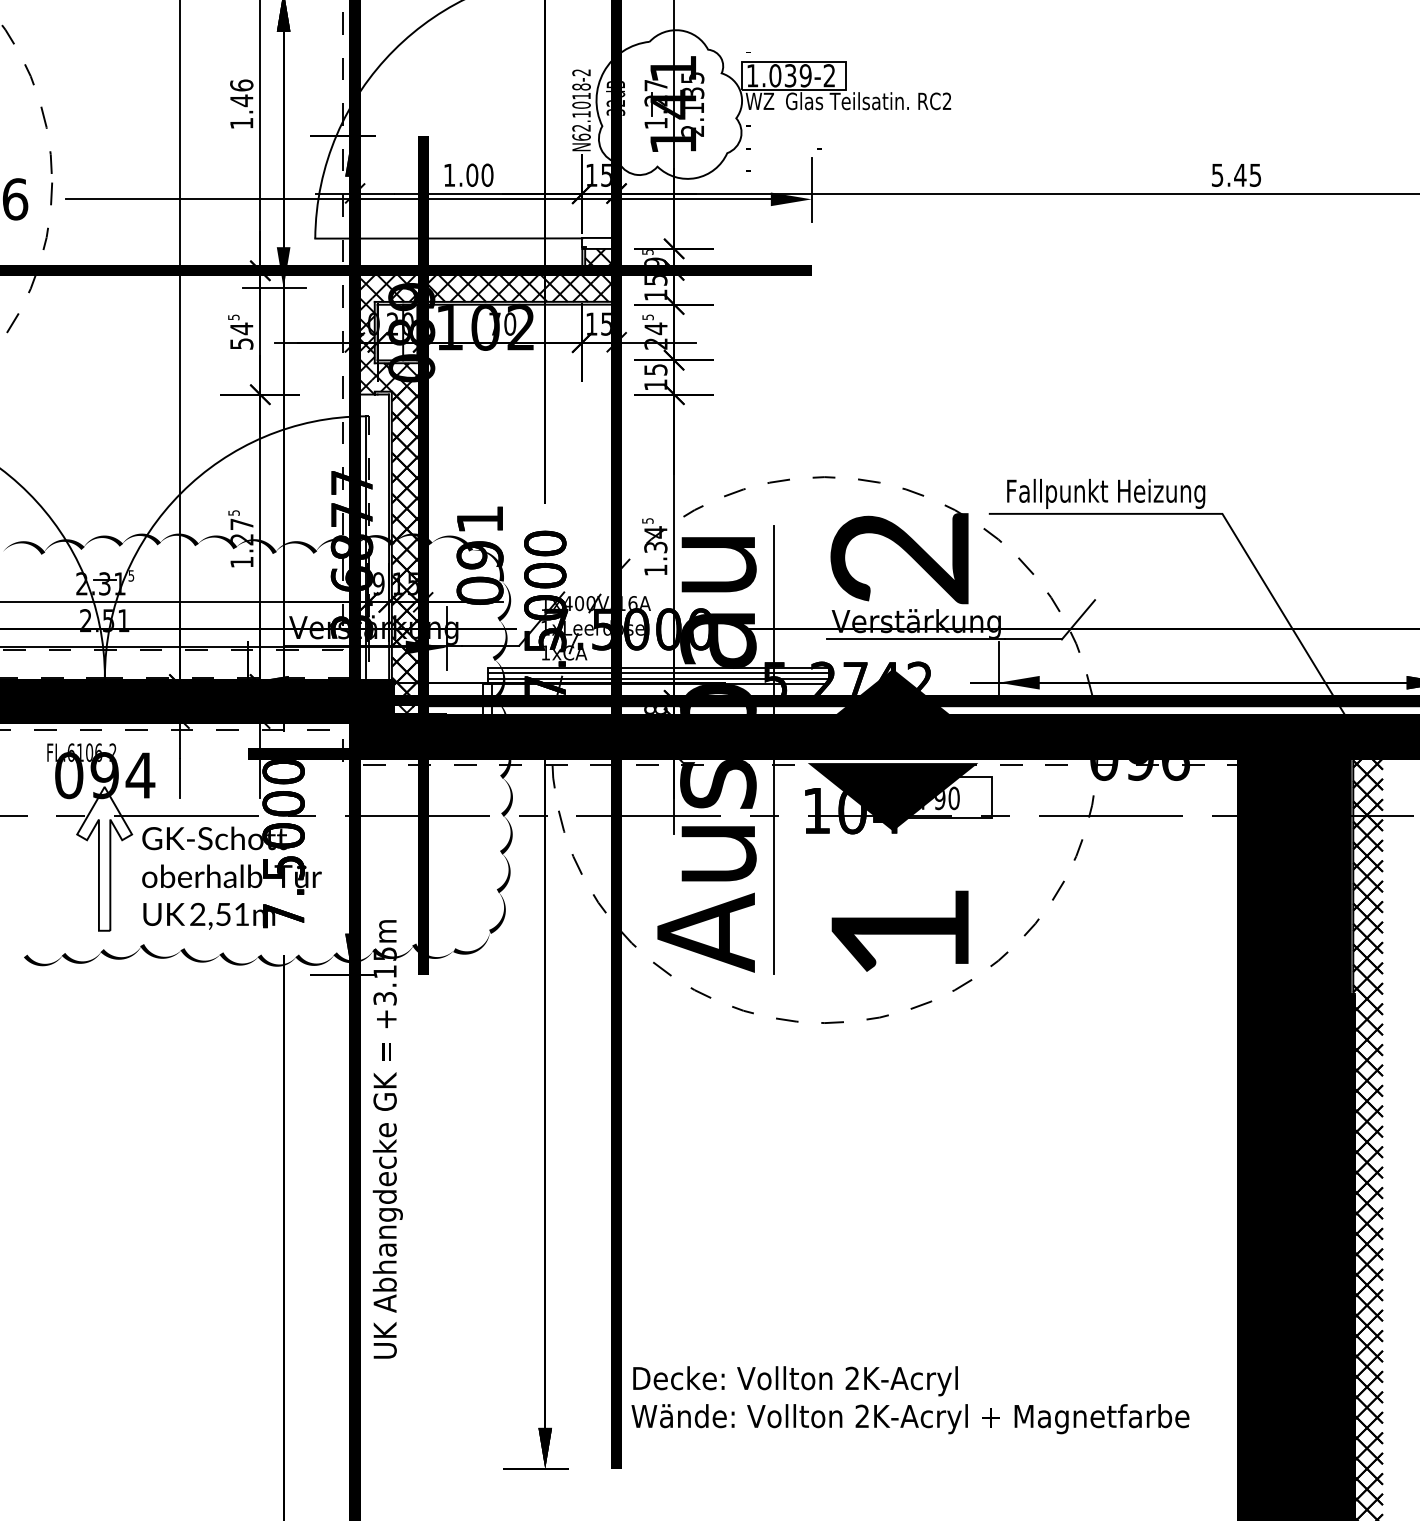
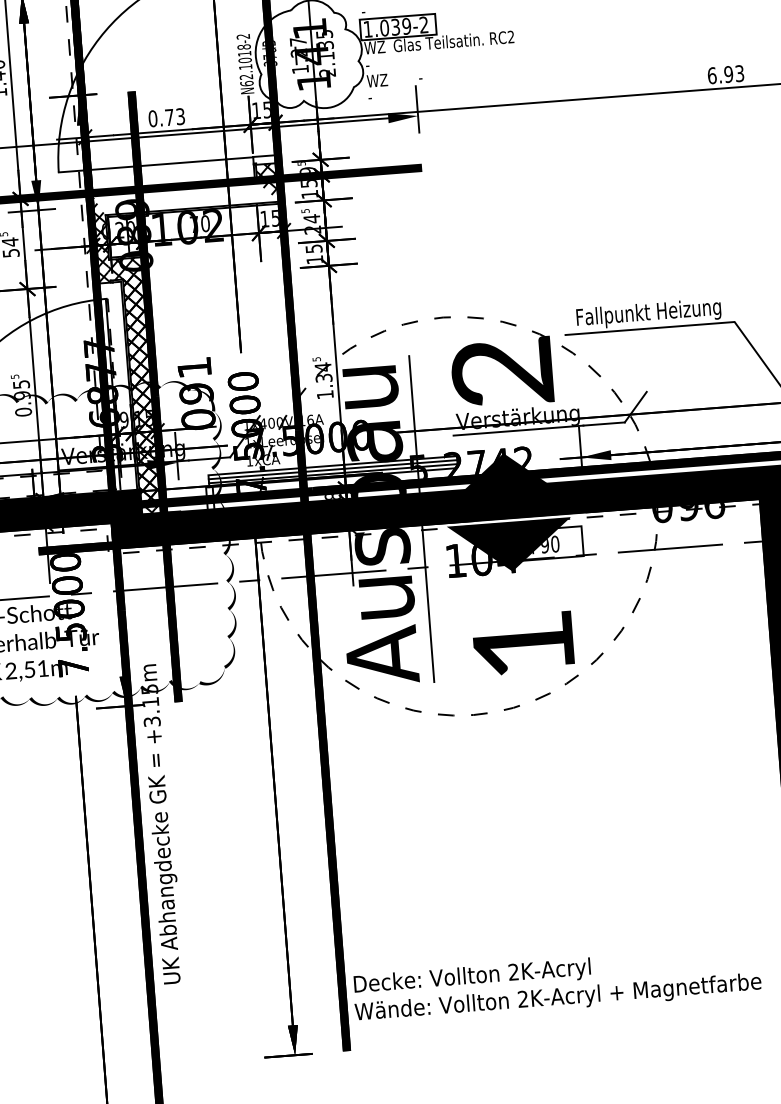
text: (615, 103) -> (269, 57), 32dB -> 37dB
text: (759, 146) -> (377, 80), - -> WZ
text: (468, 174) -> (166, 117), 1.00 -> 0.73
text: (1236, 174) -> (725, 74), 5.45 -> 6.93
hatch: (484, 287) -> (184, 198), removed
text: (241, 543) -> (22, 398), 1.27 -> 0.95

